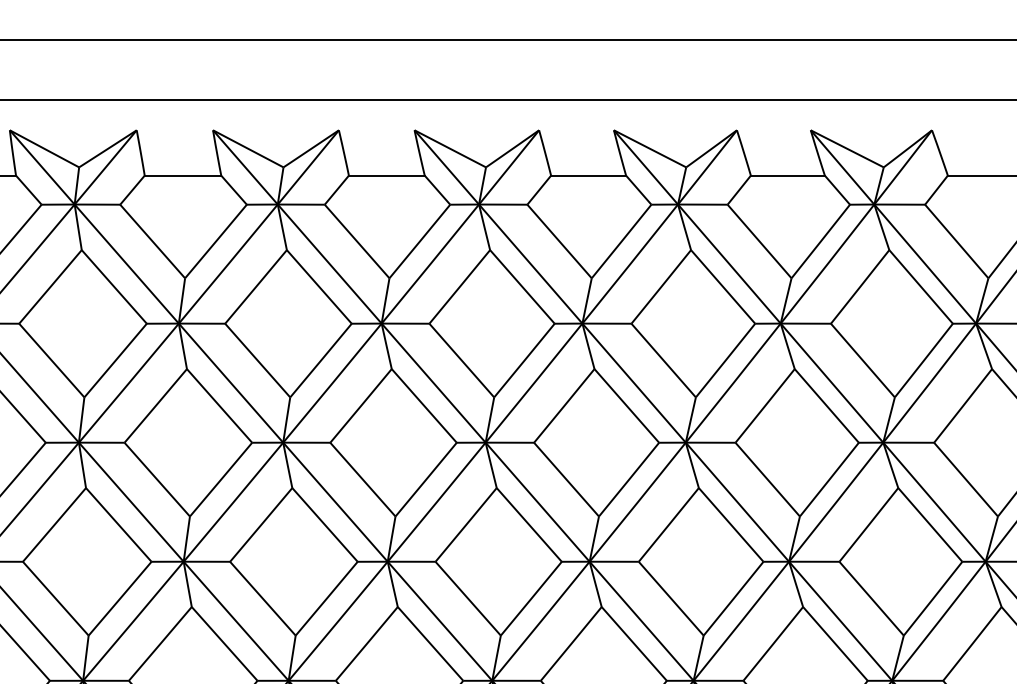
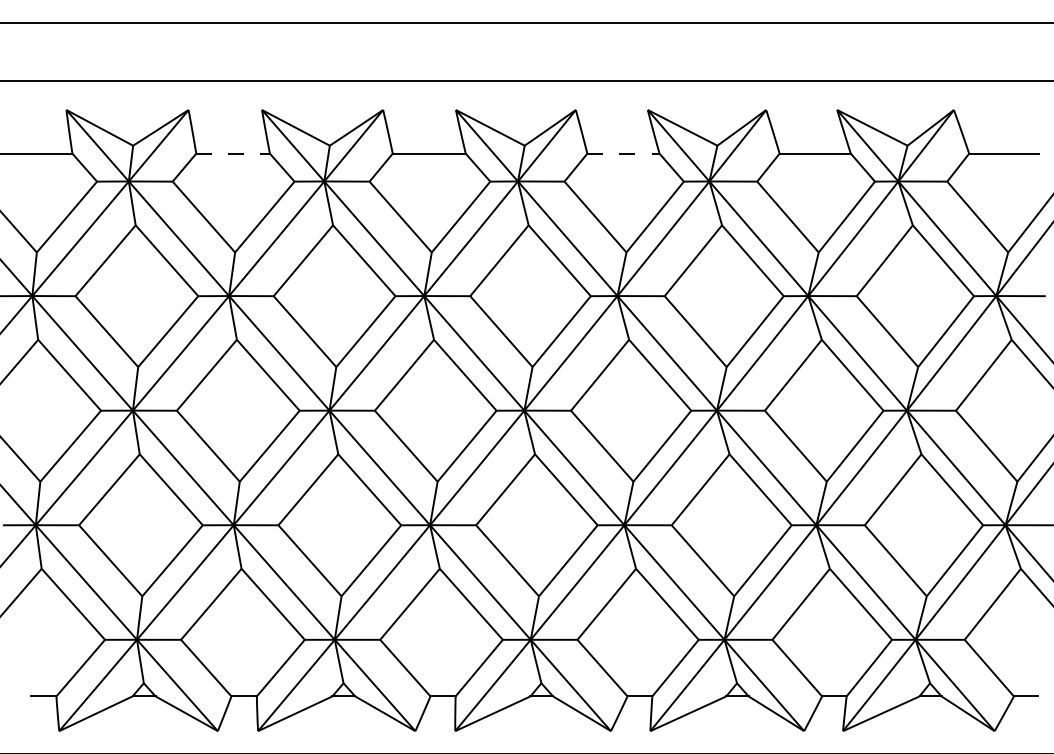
line: (183, 175) -> (233, 153), solid -> dashed
line: (588, 175) -> (623, 153), solid -> dashed

